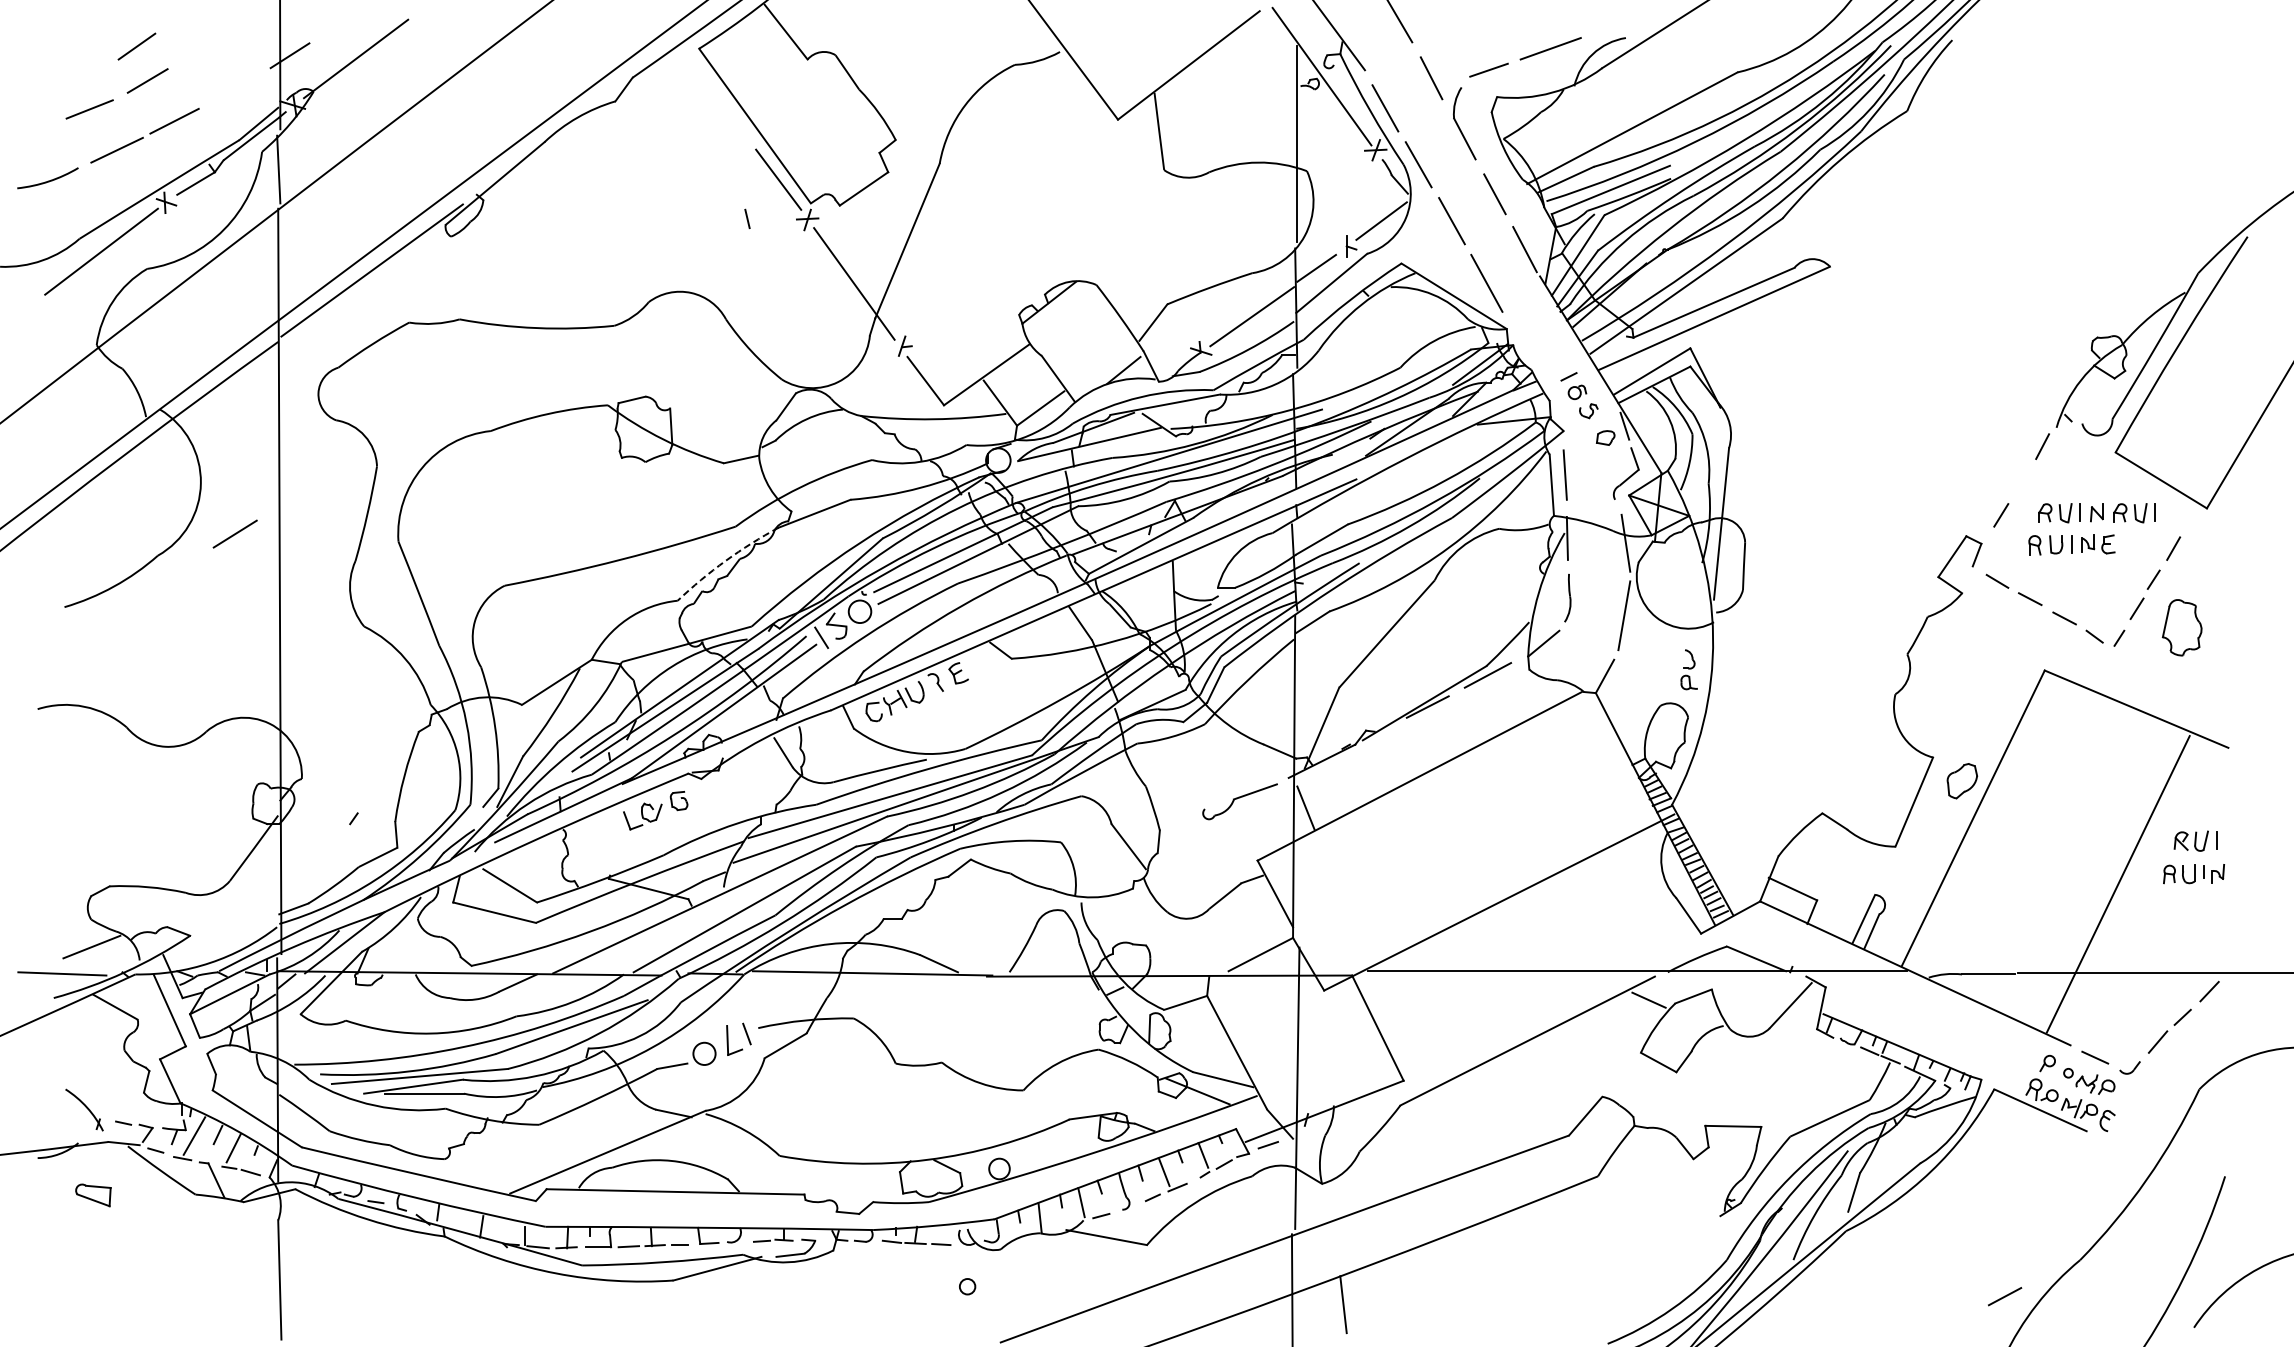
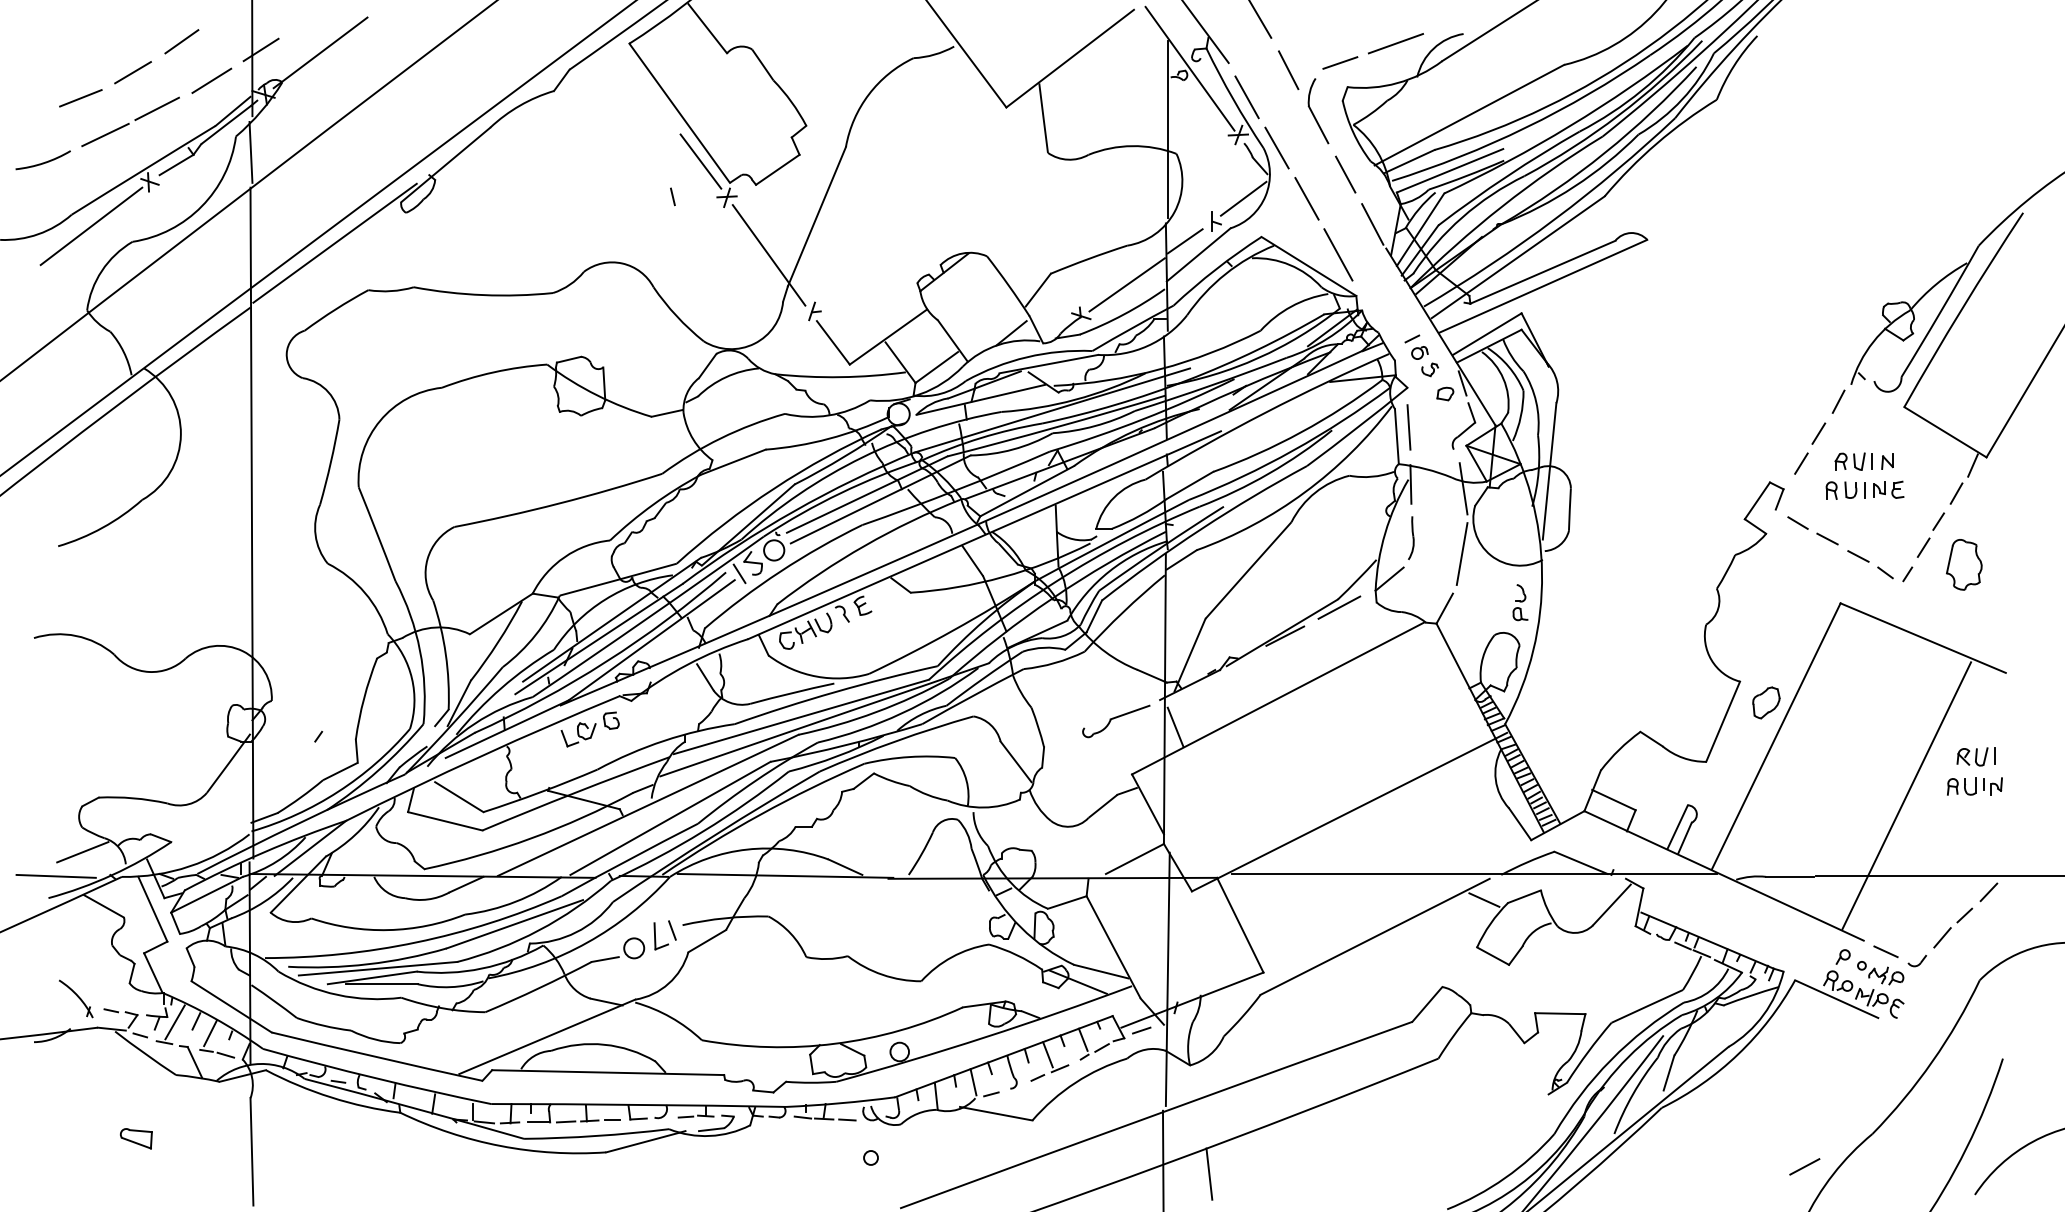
line: (136, 46) -> (181, 41), moved
line: (2020, 481) -> (1818, 433), added
part: (2134, 513) -> (1921, 461), removed
line: (2191, 517) -> (1972, 465), added
line: (234, 533) -> (211, 80), moved
arc: (725, 560) -> (653, 504), dashed -> solid
part: (93, 1195) -> (136, 1138), moved

